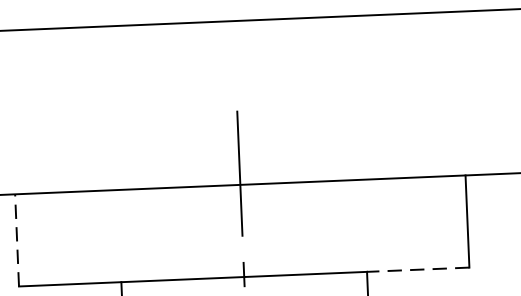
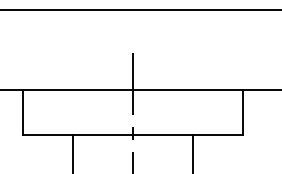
line: (16, 240) -> (22, 112), dashed -> solid
line: (417, 269) -> (217, 134), dashed -> solid

